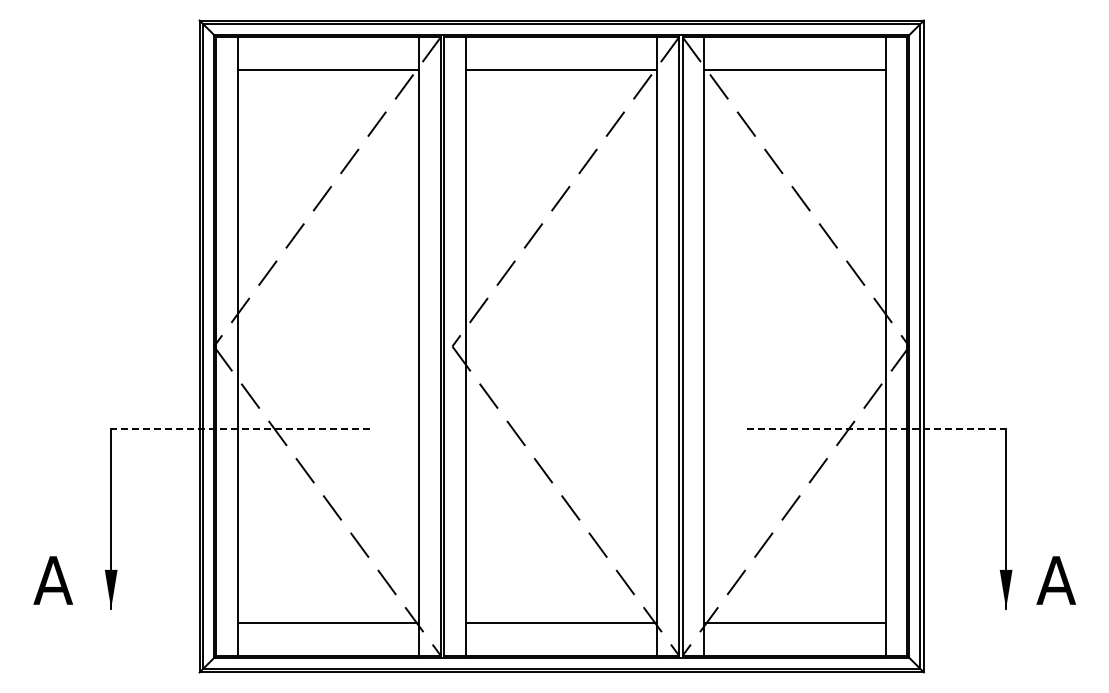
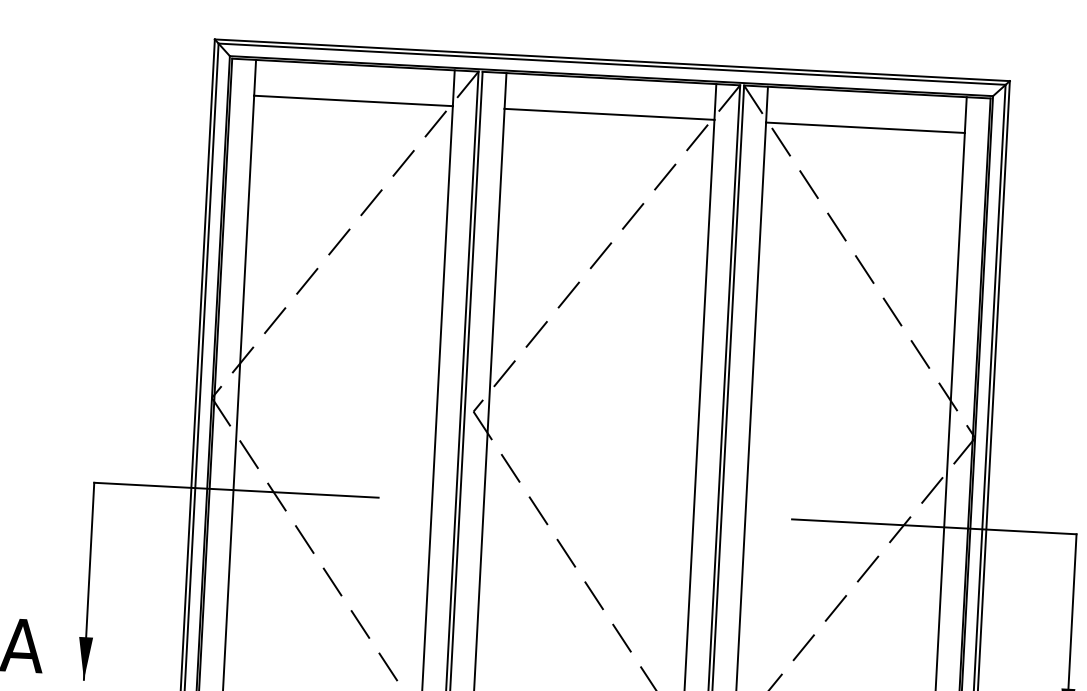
line: (240, 429) -> (236, 490), dashed -> solid
line: (876, 429) -> (934, 527), dashed -> solid

